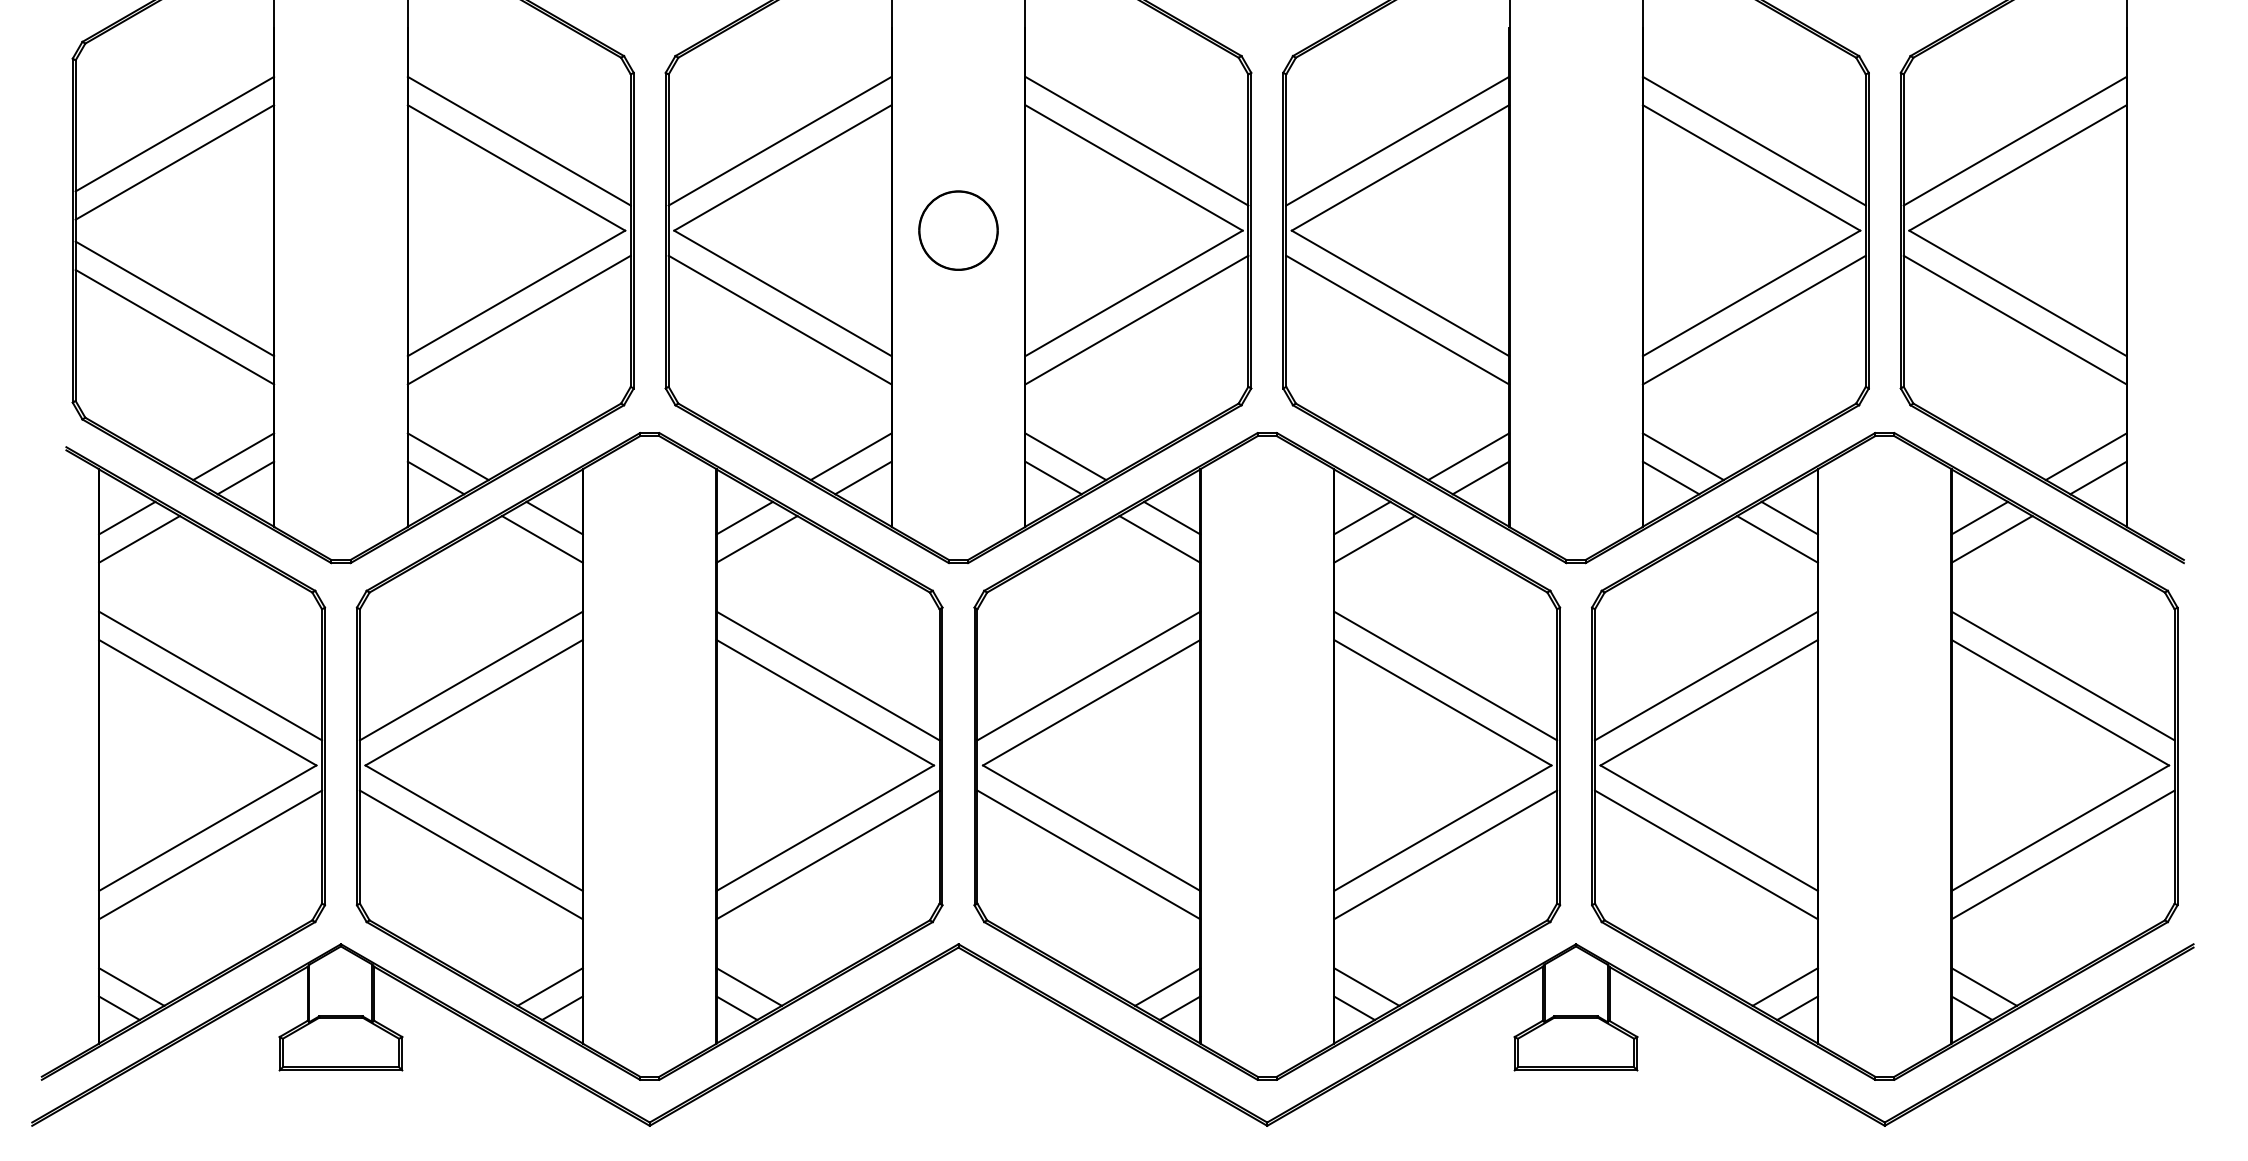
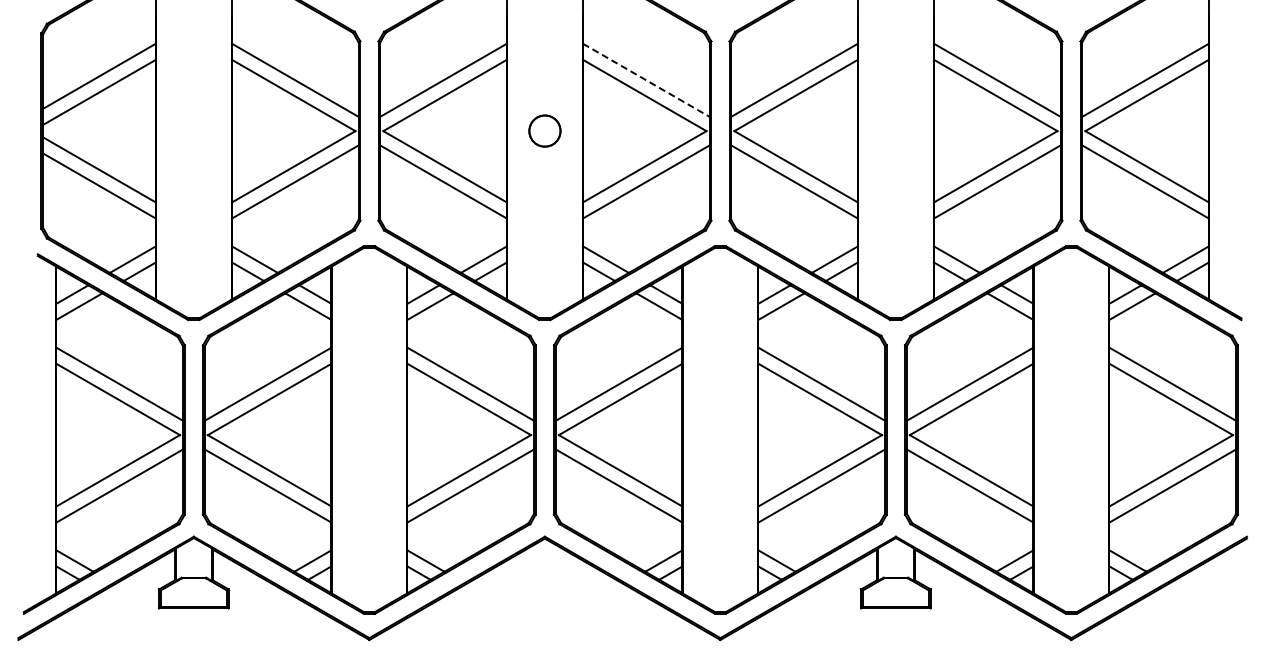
line: (1137, 141) -> (646, 80), solid -> dashed
part: (957, 229) -> (544, 130), size x0.7

